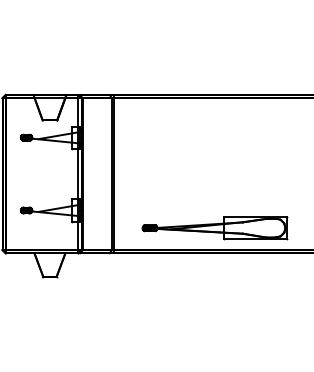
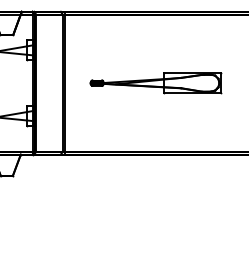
part: (214, 228) -> (155, 83), moved

